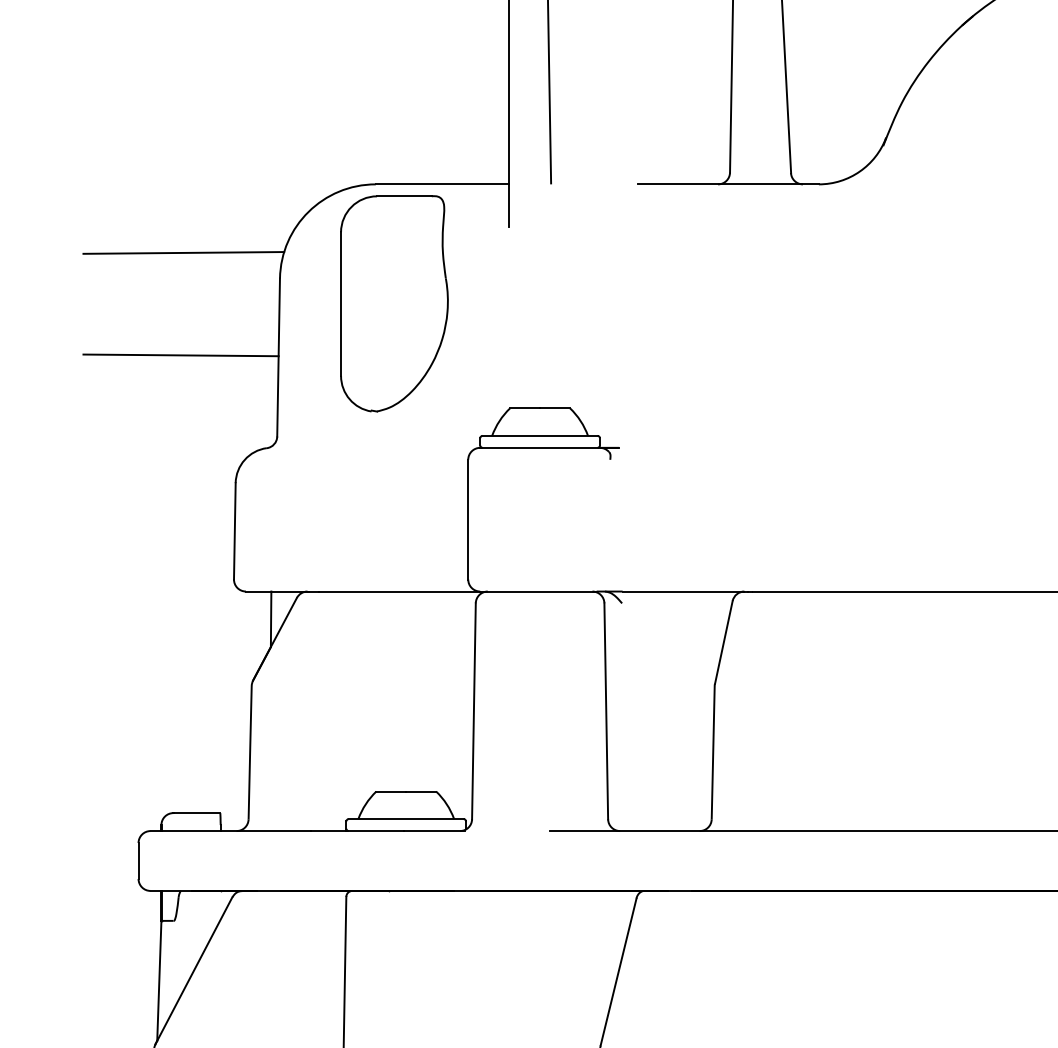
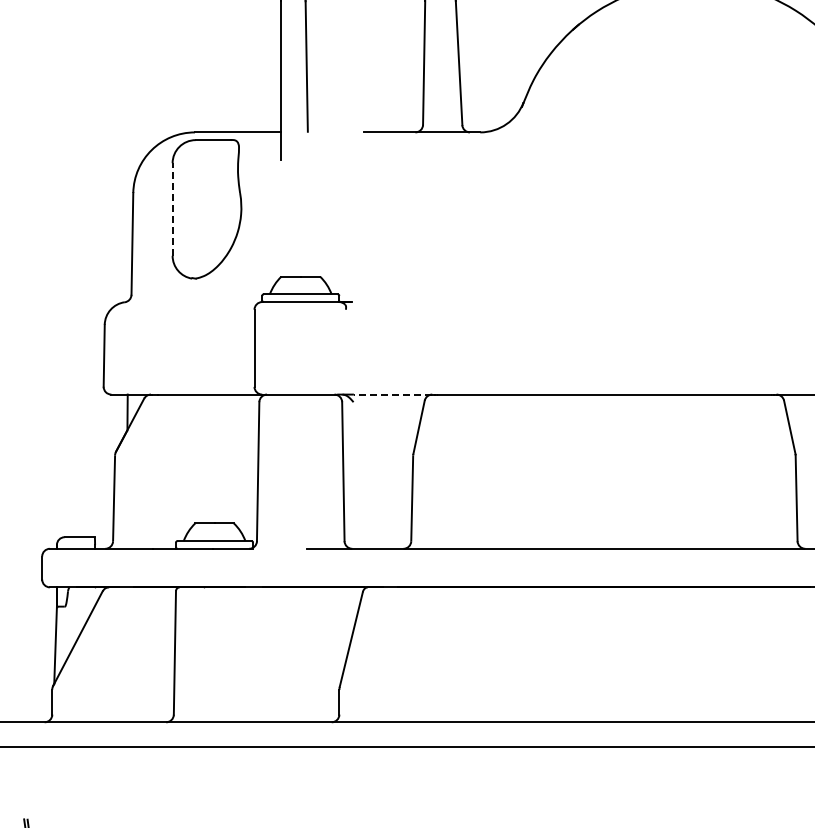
line: (182, 252) -> (70, 176), removed
line: (340, 304) -> (172, 209), solid -> dashed
line: (180, 355) -> (69, 242), removed
line: (682, 591) -> (392, 394), solid -> dashed

